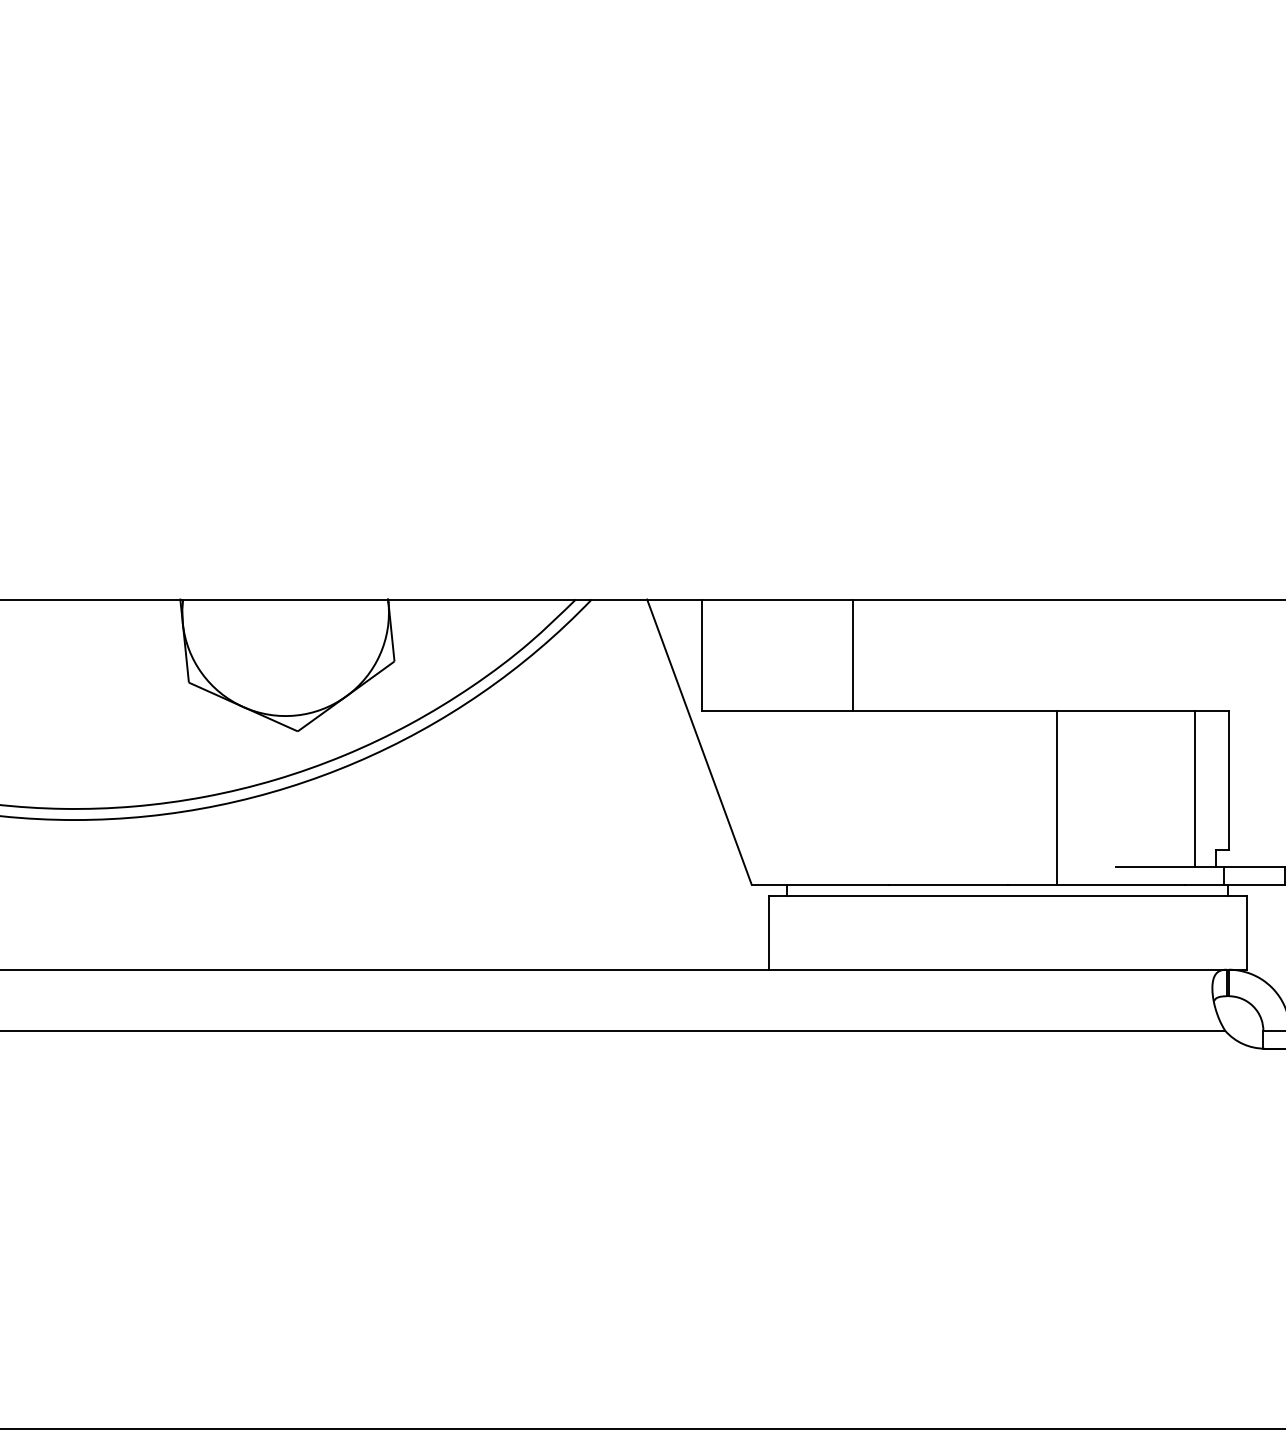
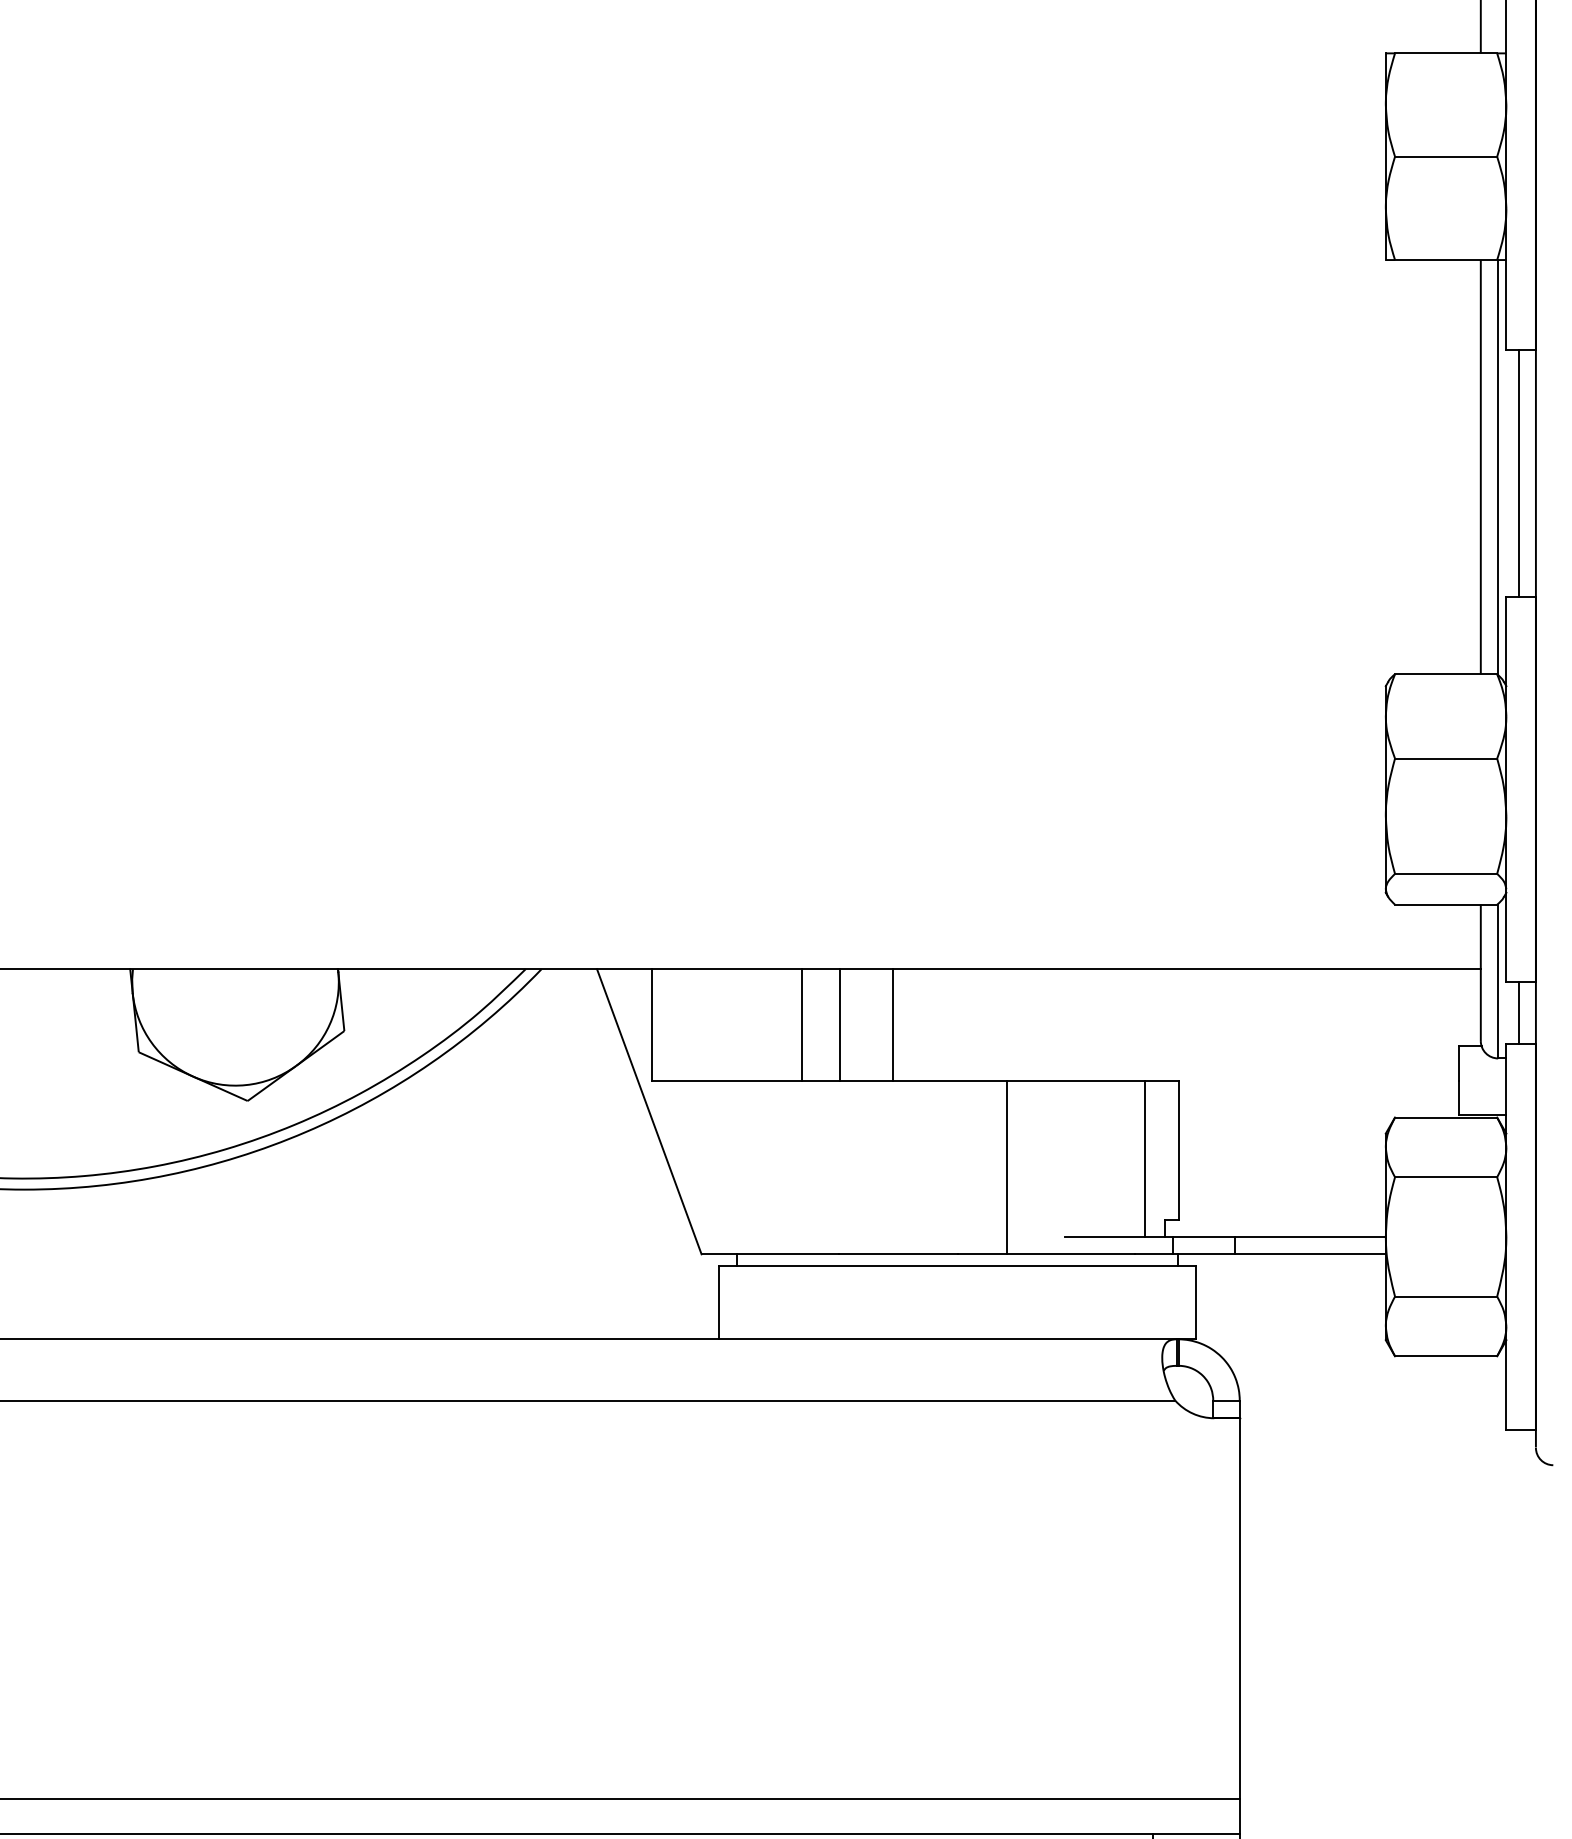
line: (889, 654) -> (839, 1024), added
line: (942, 654) -> (892, 1024), added

